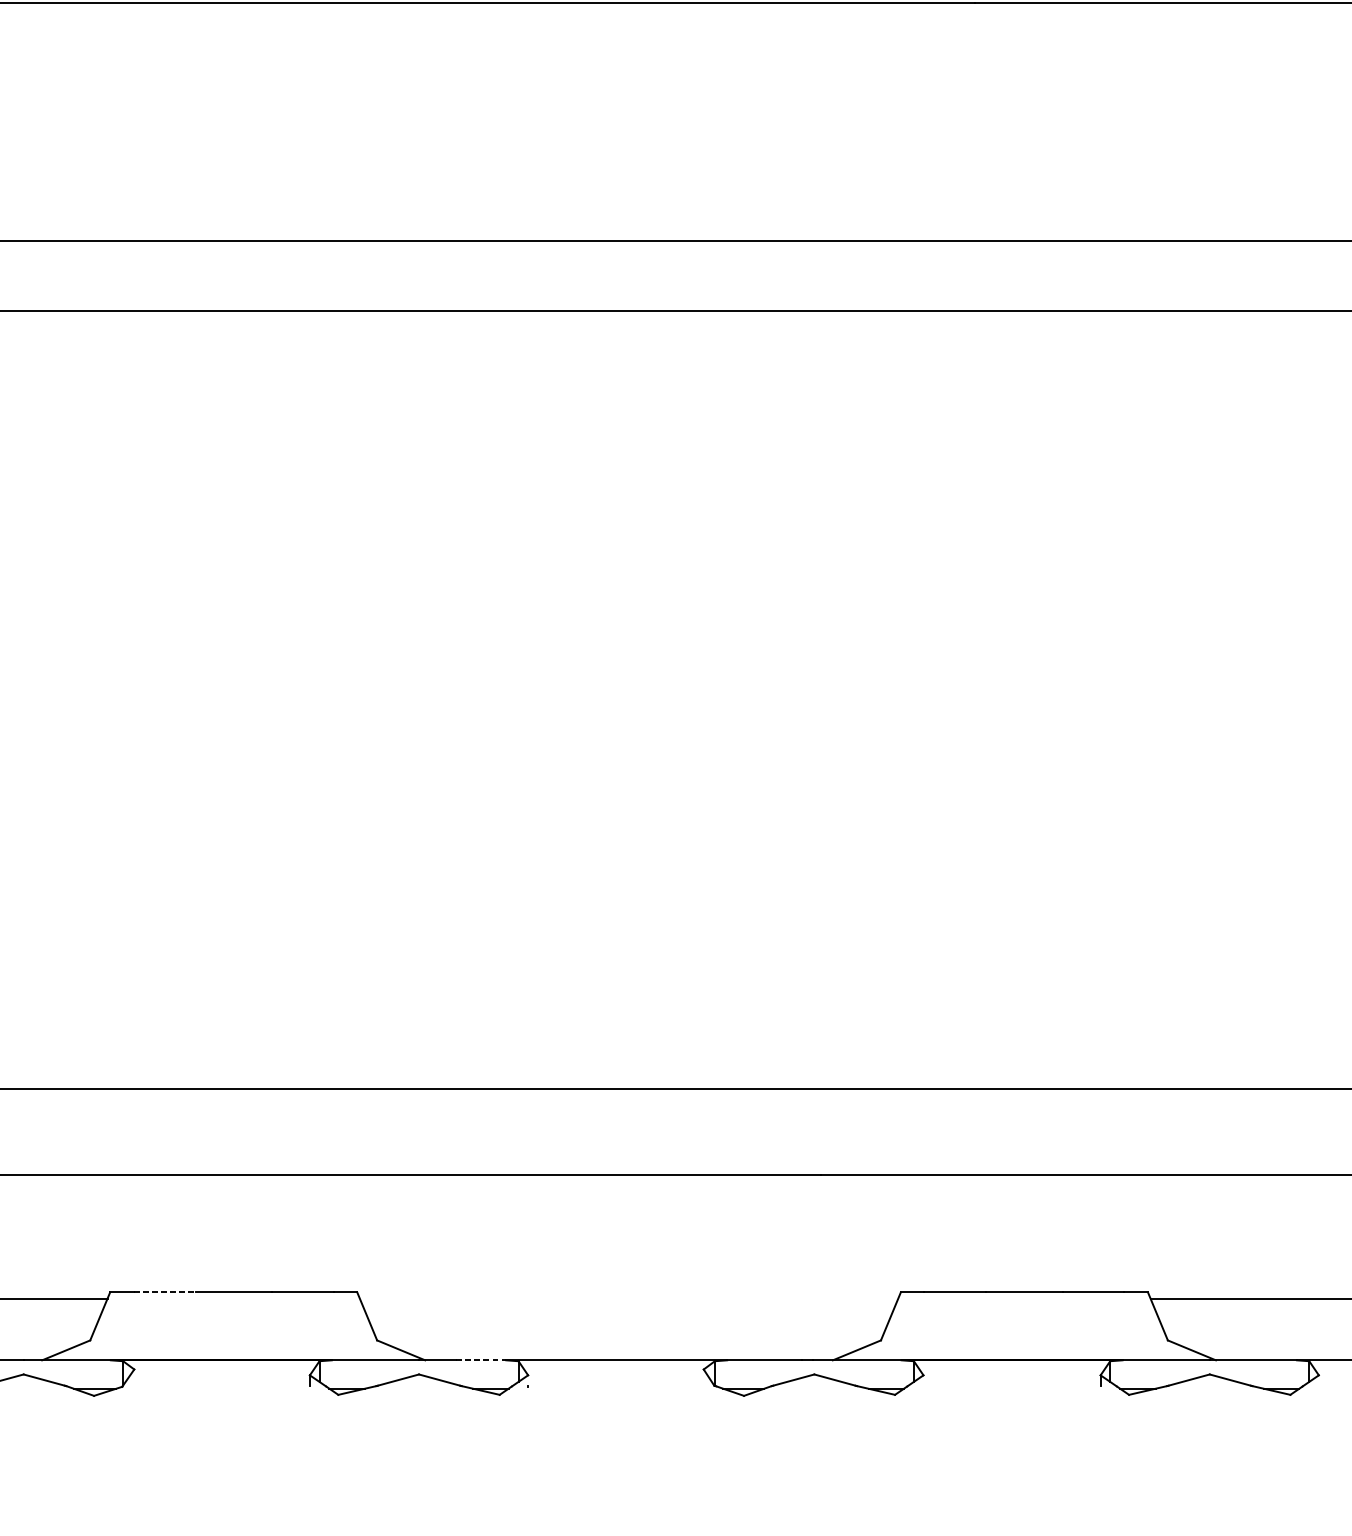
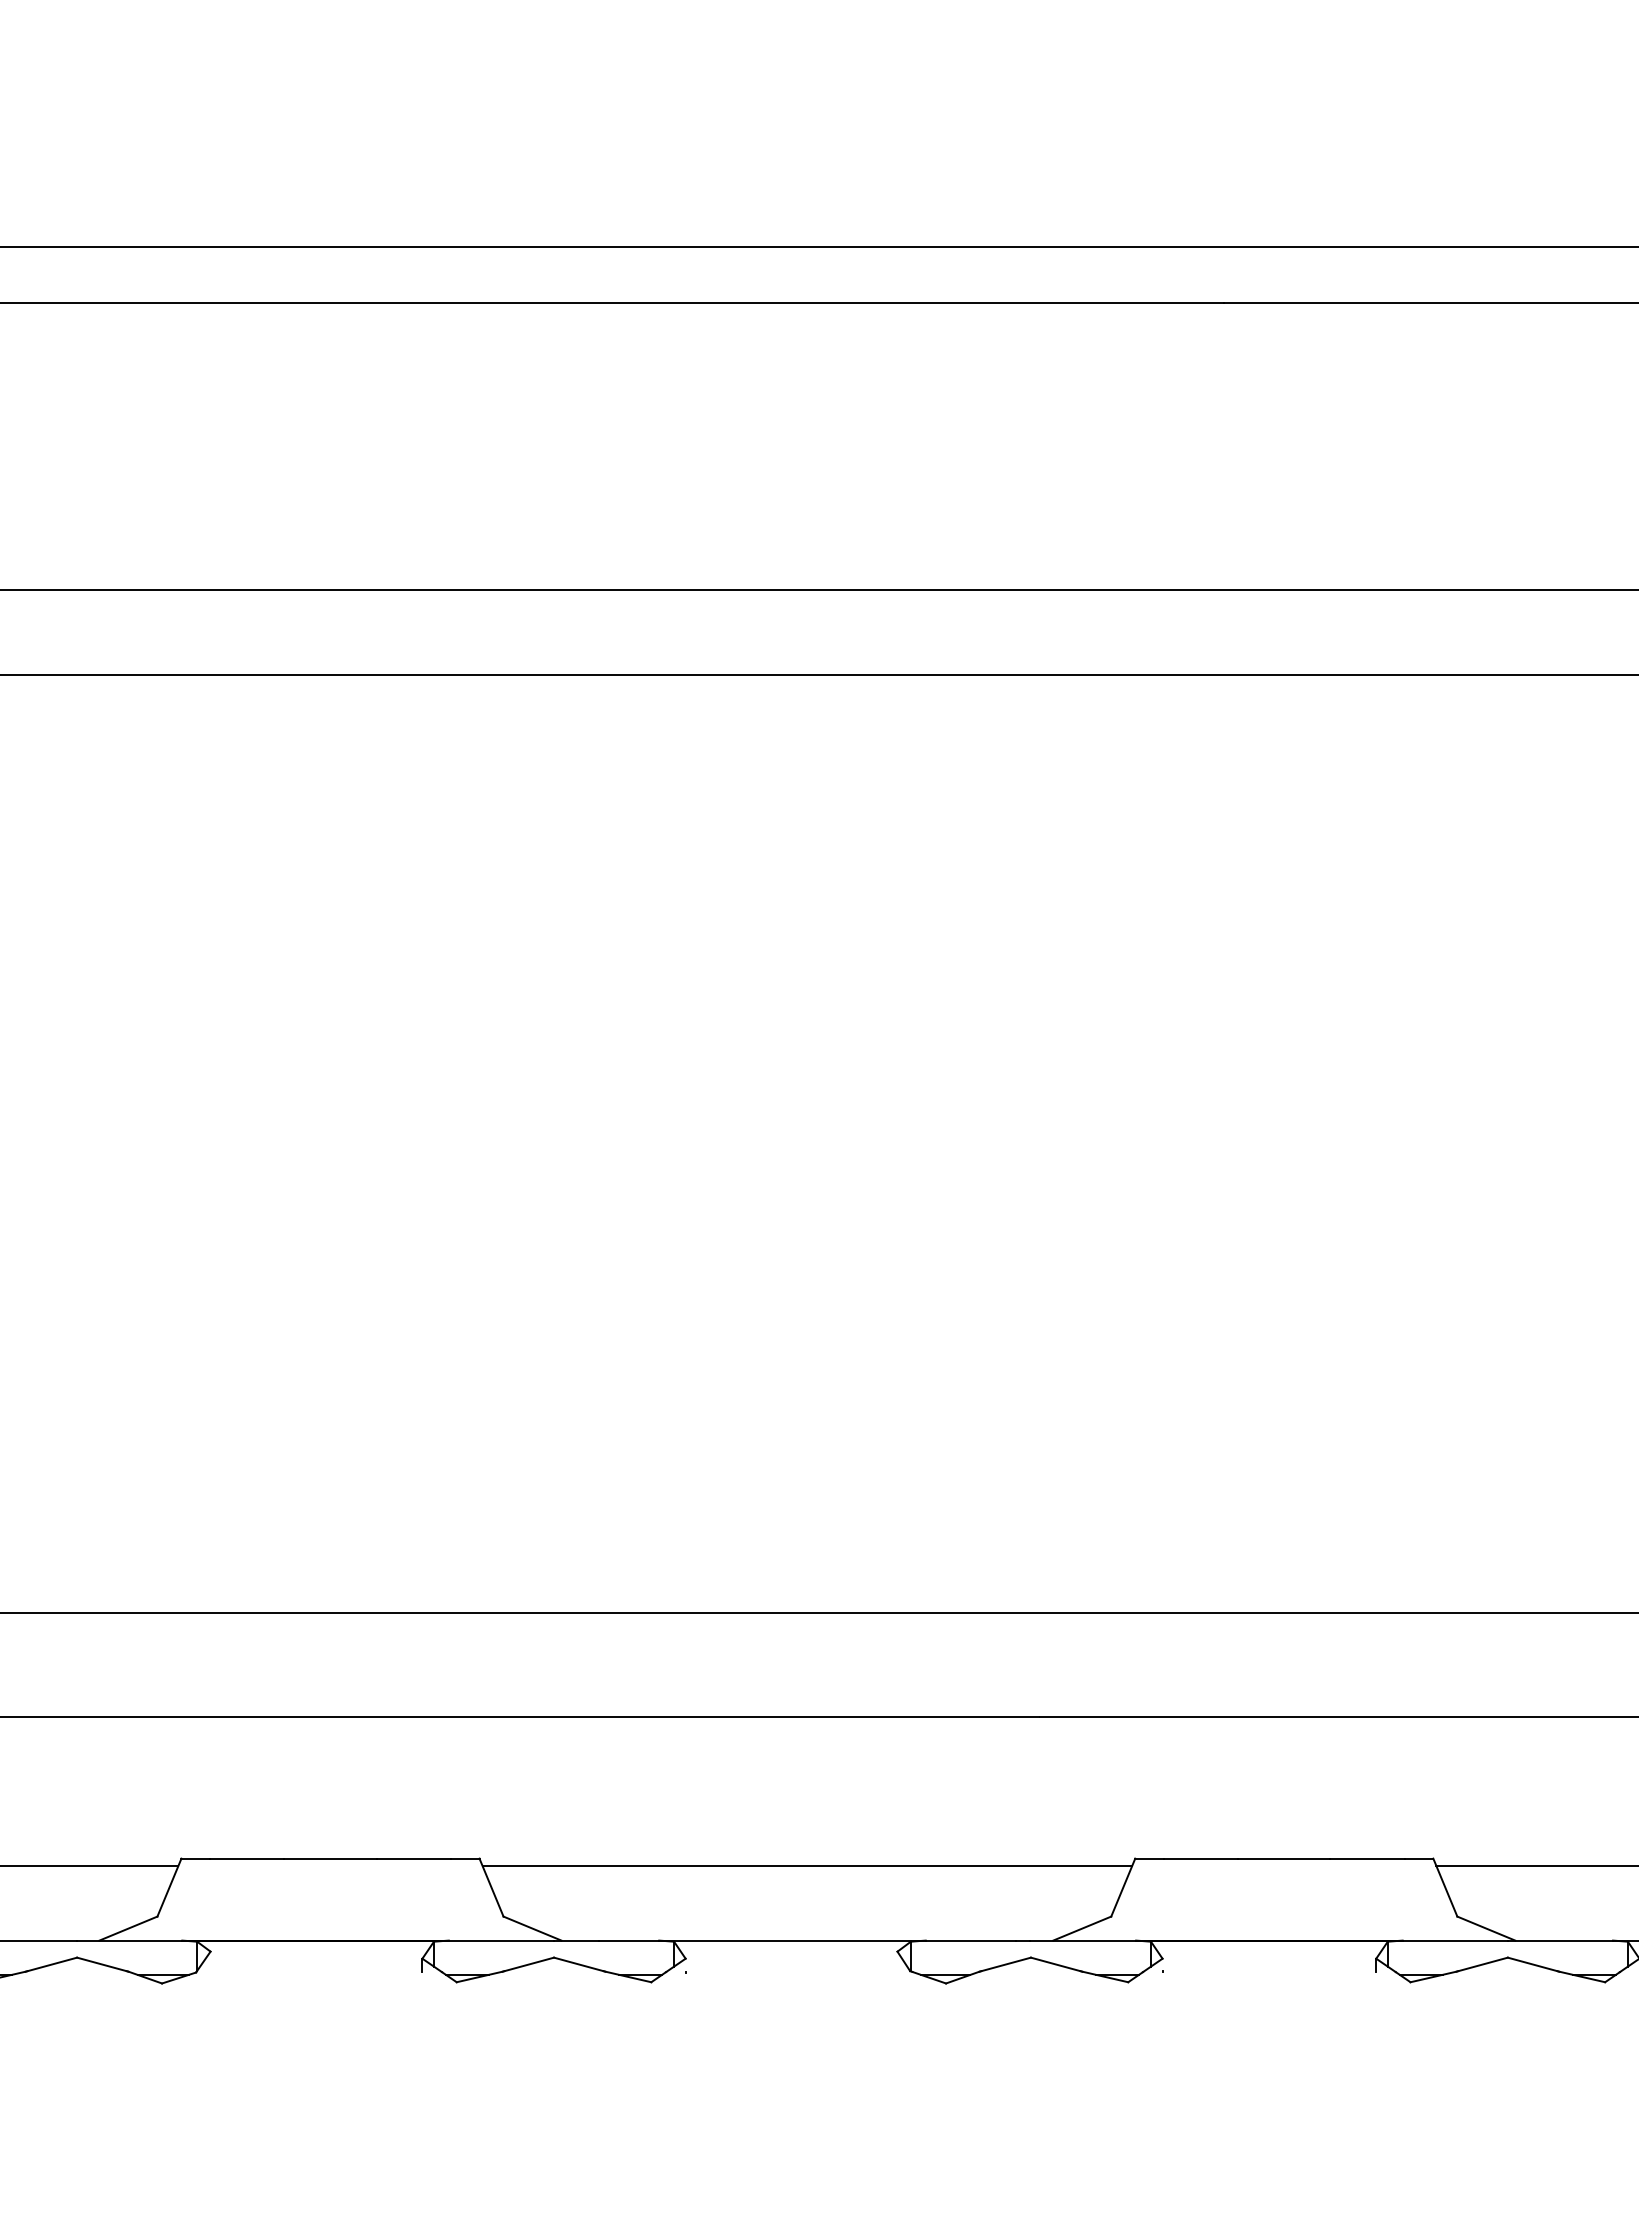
line: (164, 1292) -> (247, 1858), dashed -> solid
line: (629, 1298) -> (807, 1866), added
line: (481, 1360) -> (629, 1940), dashed -> solid

